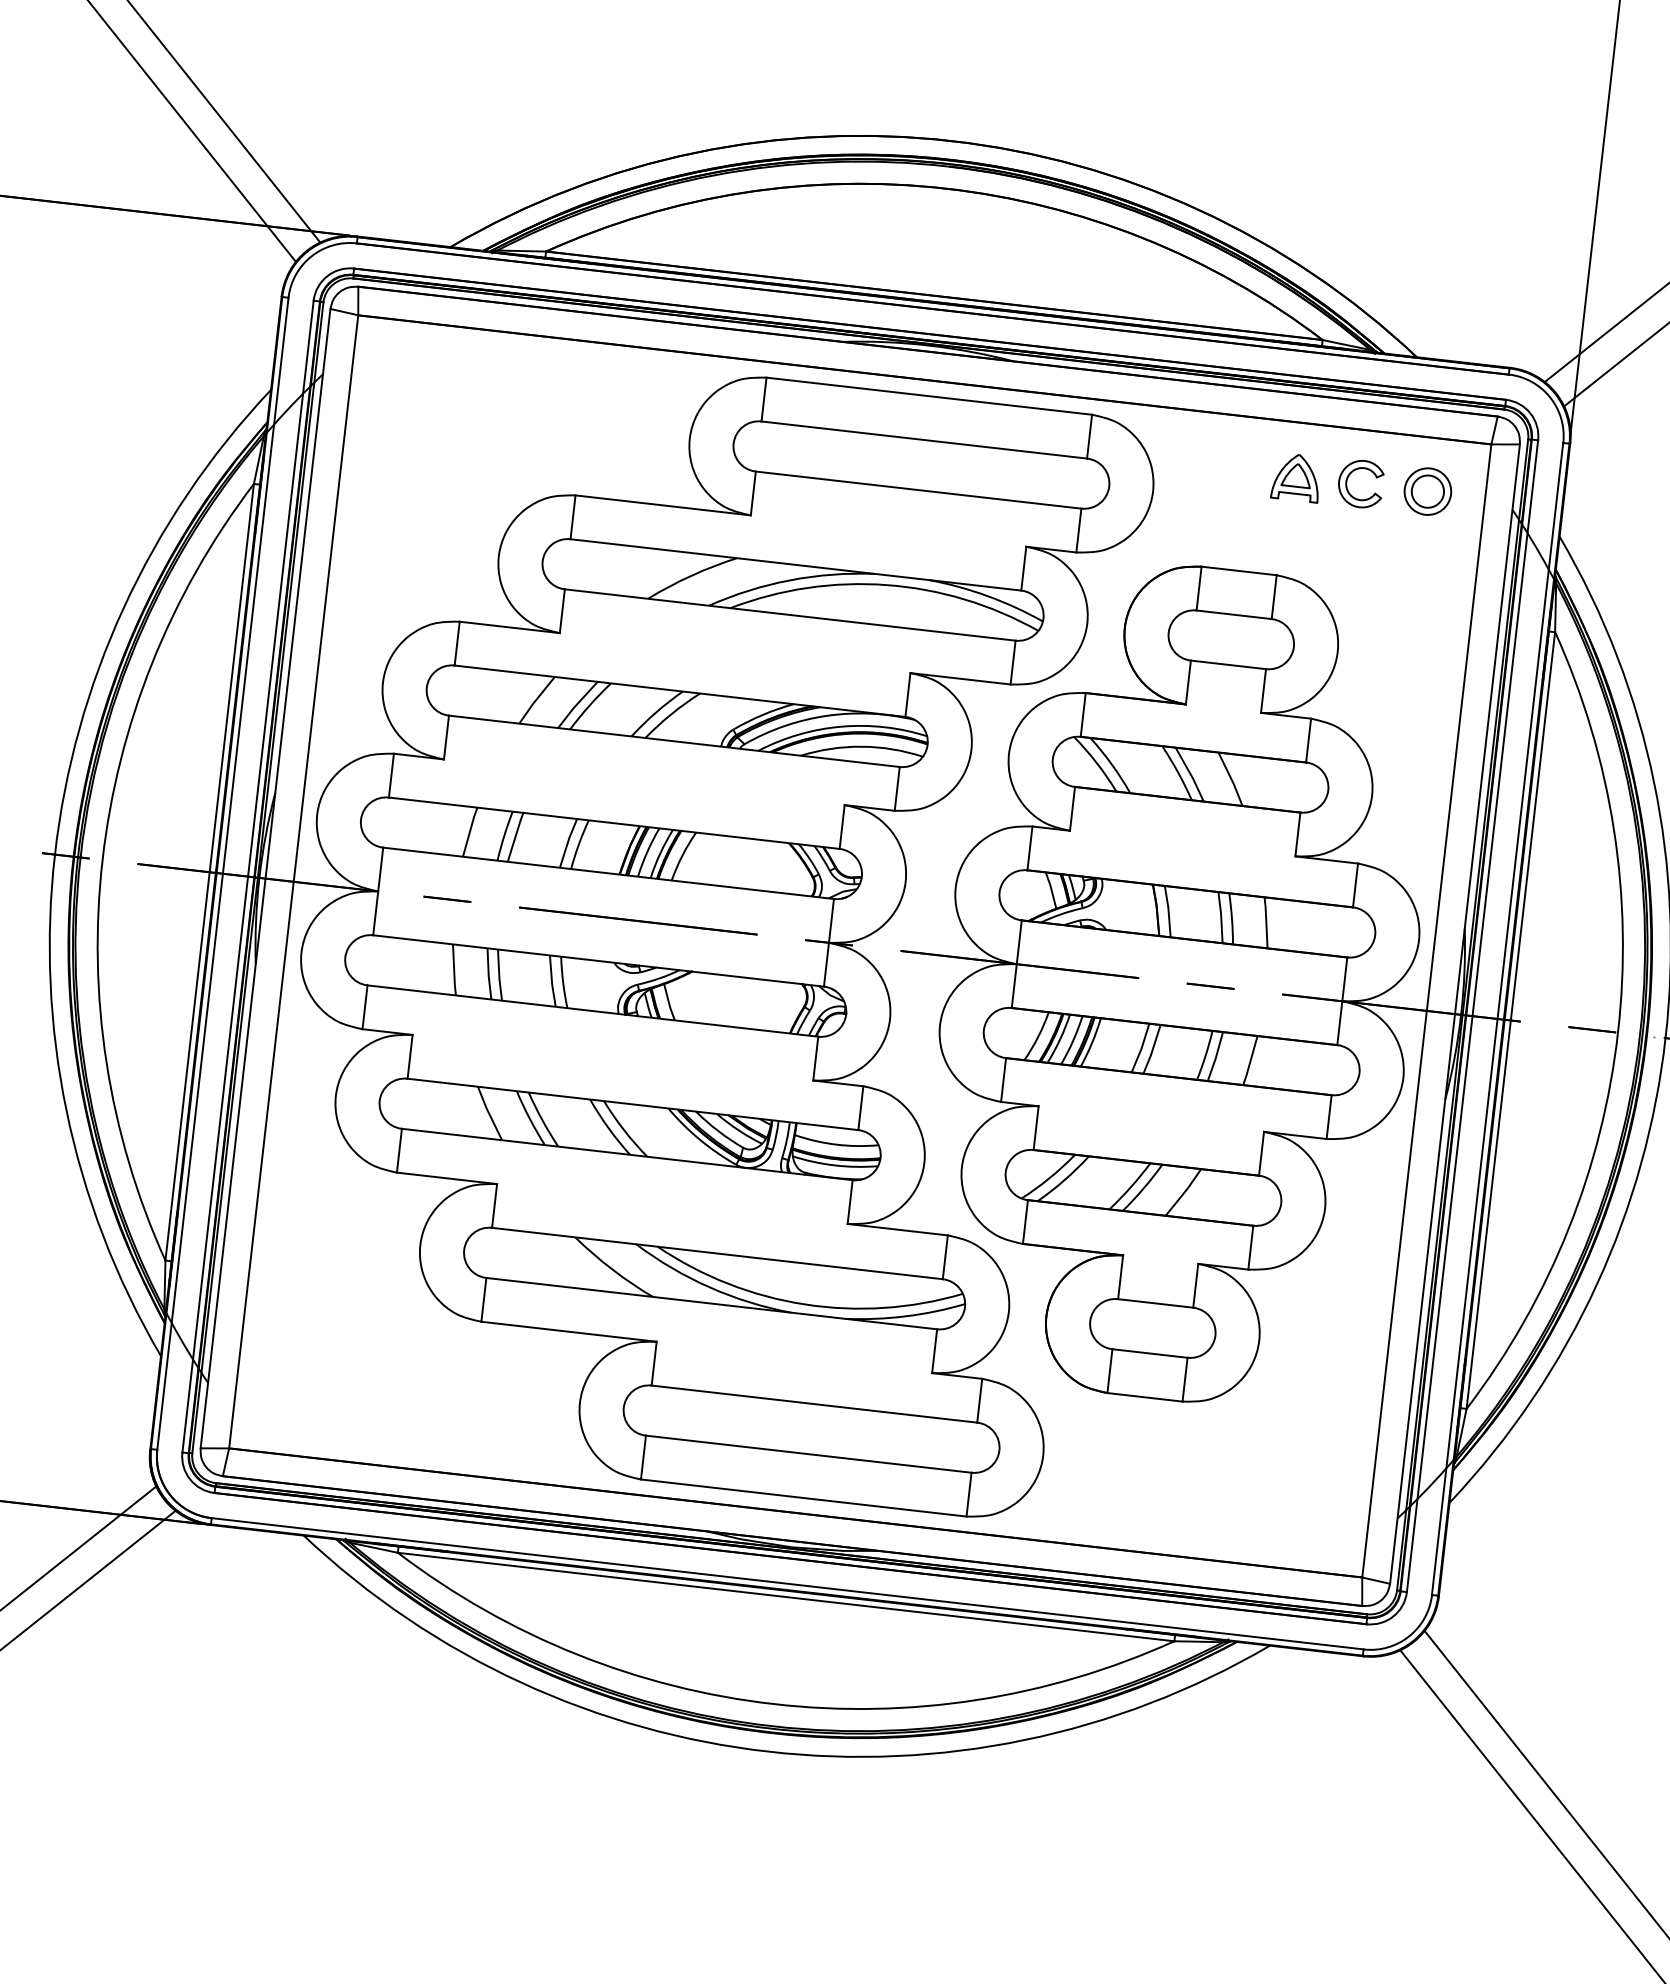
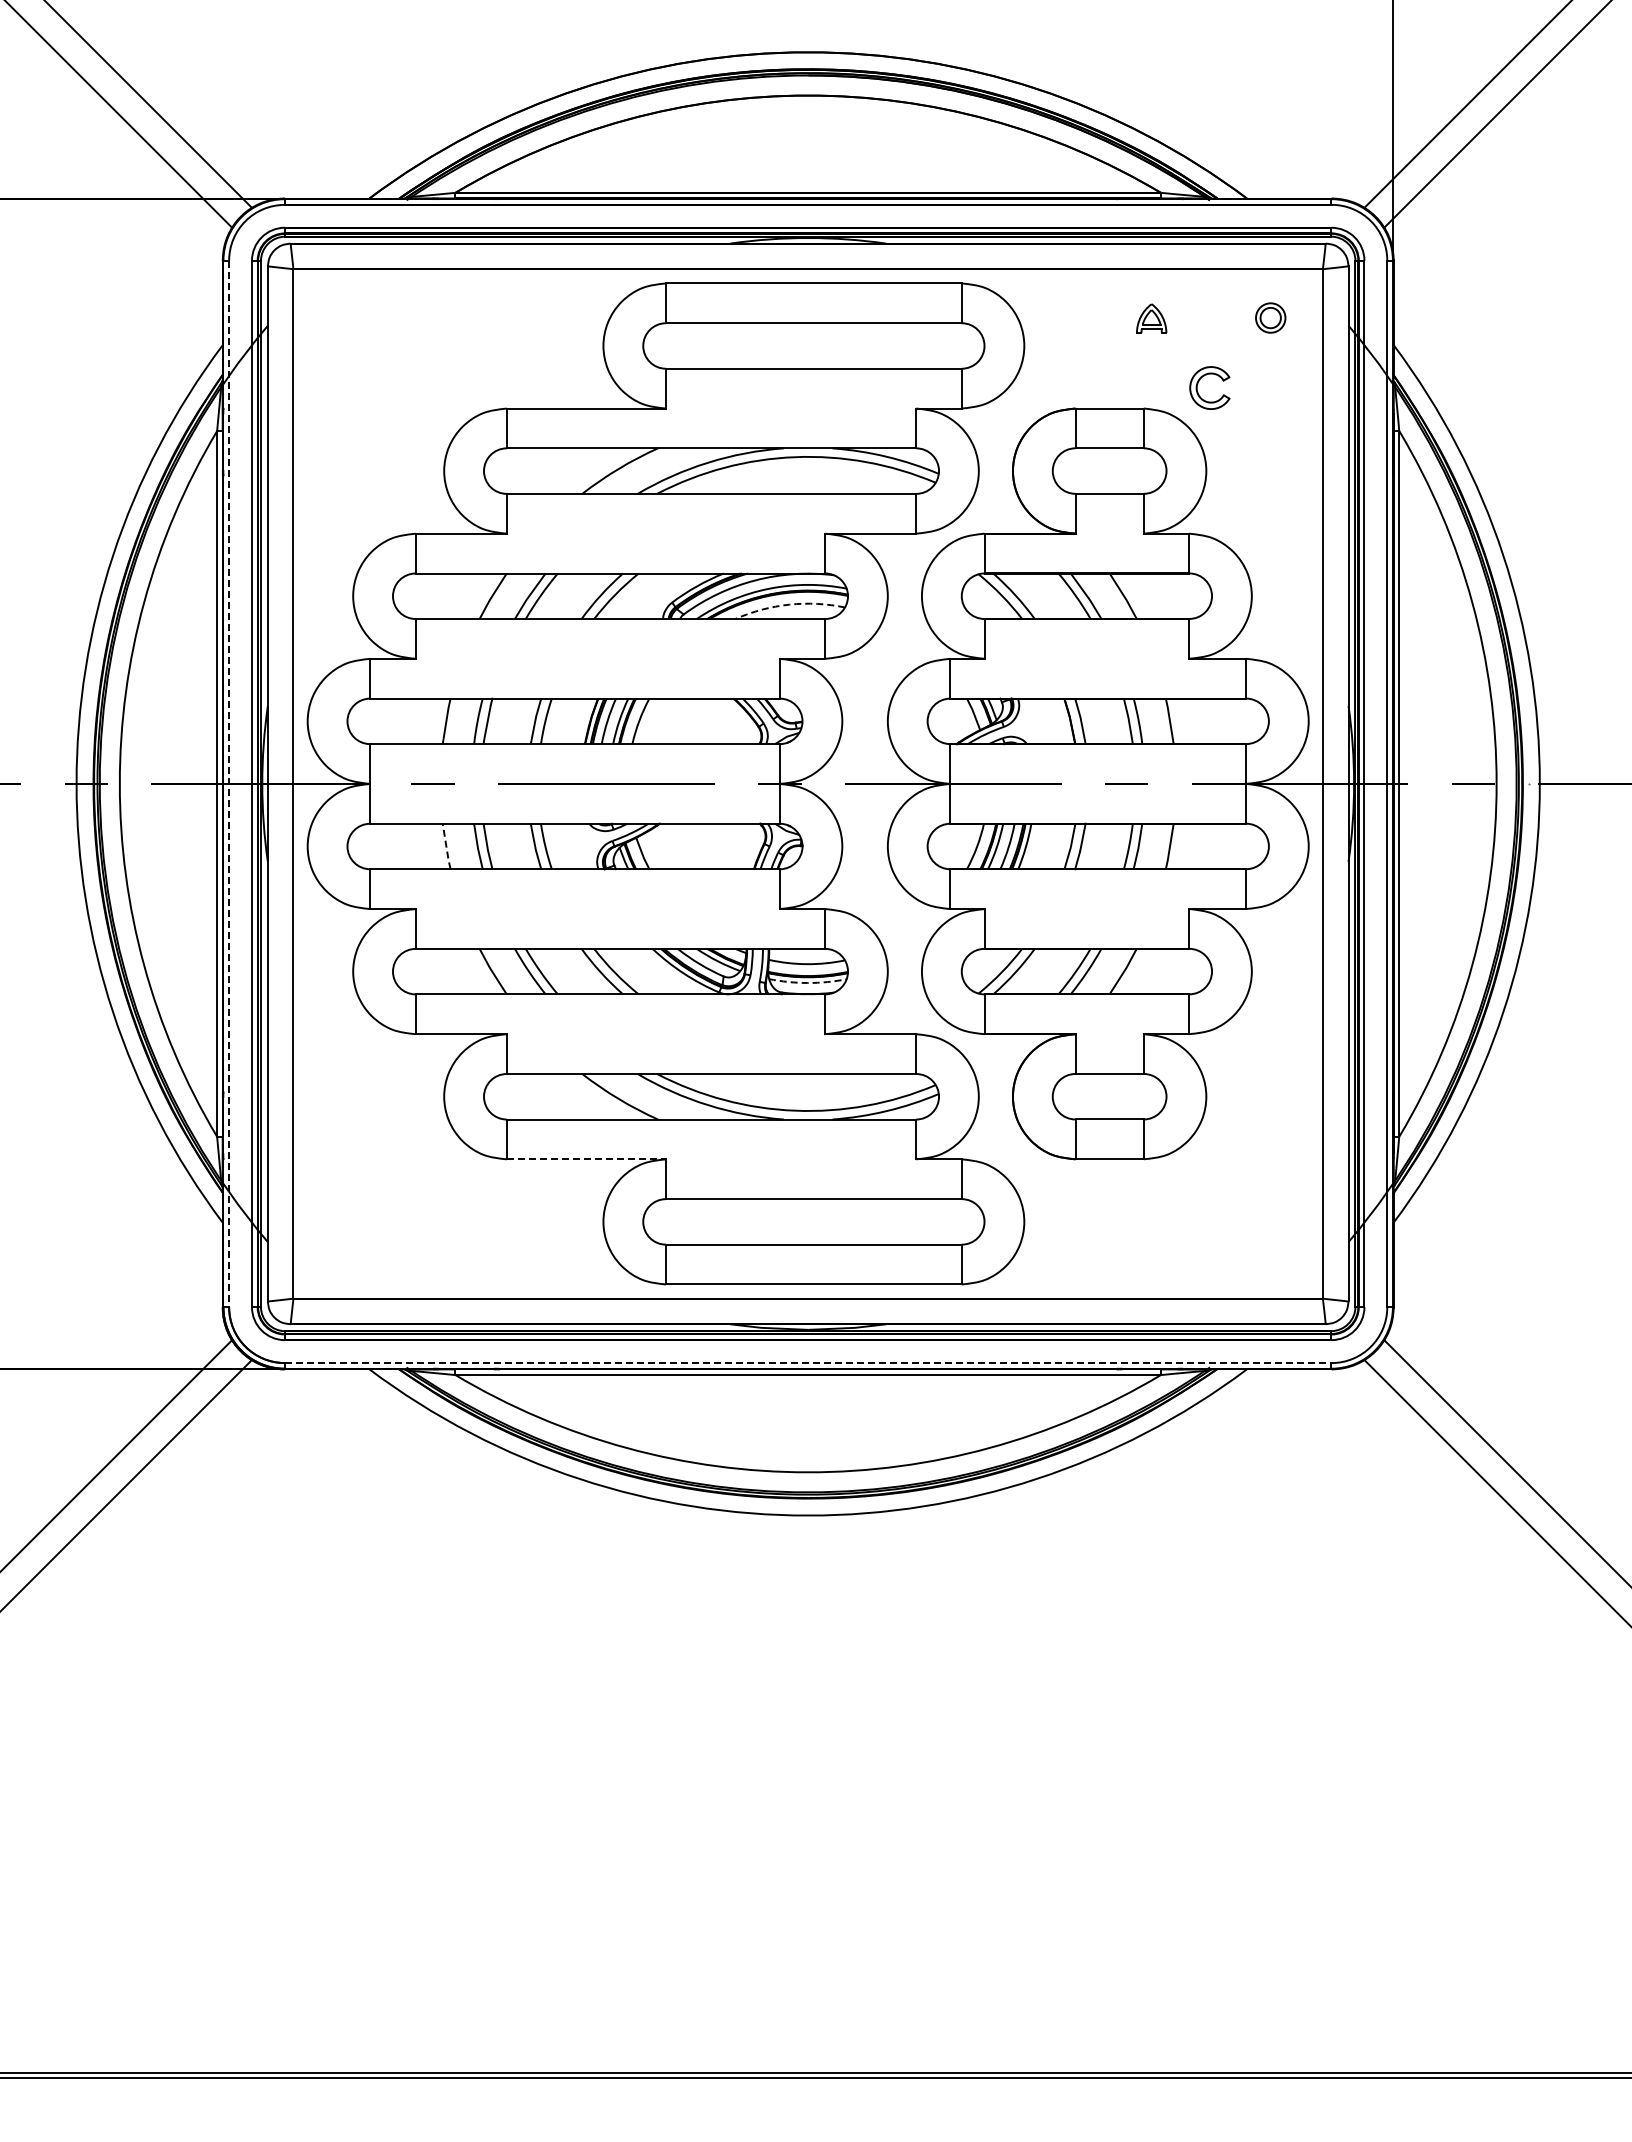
part: (1296, 477) -> (1151, 318), size x0.7
part: (1348, 478) -> (1198, 384), moved
part: (1427, 490) -> (1270, 317), size x0.7
arc: (862, 746) -> (789, 604), solid -> dashed
line: (223, 874) -> (229, 784), solid -> dashed
line: (454, 969) -> (446, 846), solid -> dashed
arc: (834, 1164) -> (807, 982), solid -> dashed
line: (569, 1331) -> (586, 1159), solid -> dashed
line: (787, 1584) -> (808, 1363), solid -> dashed

